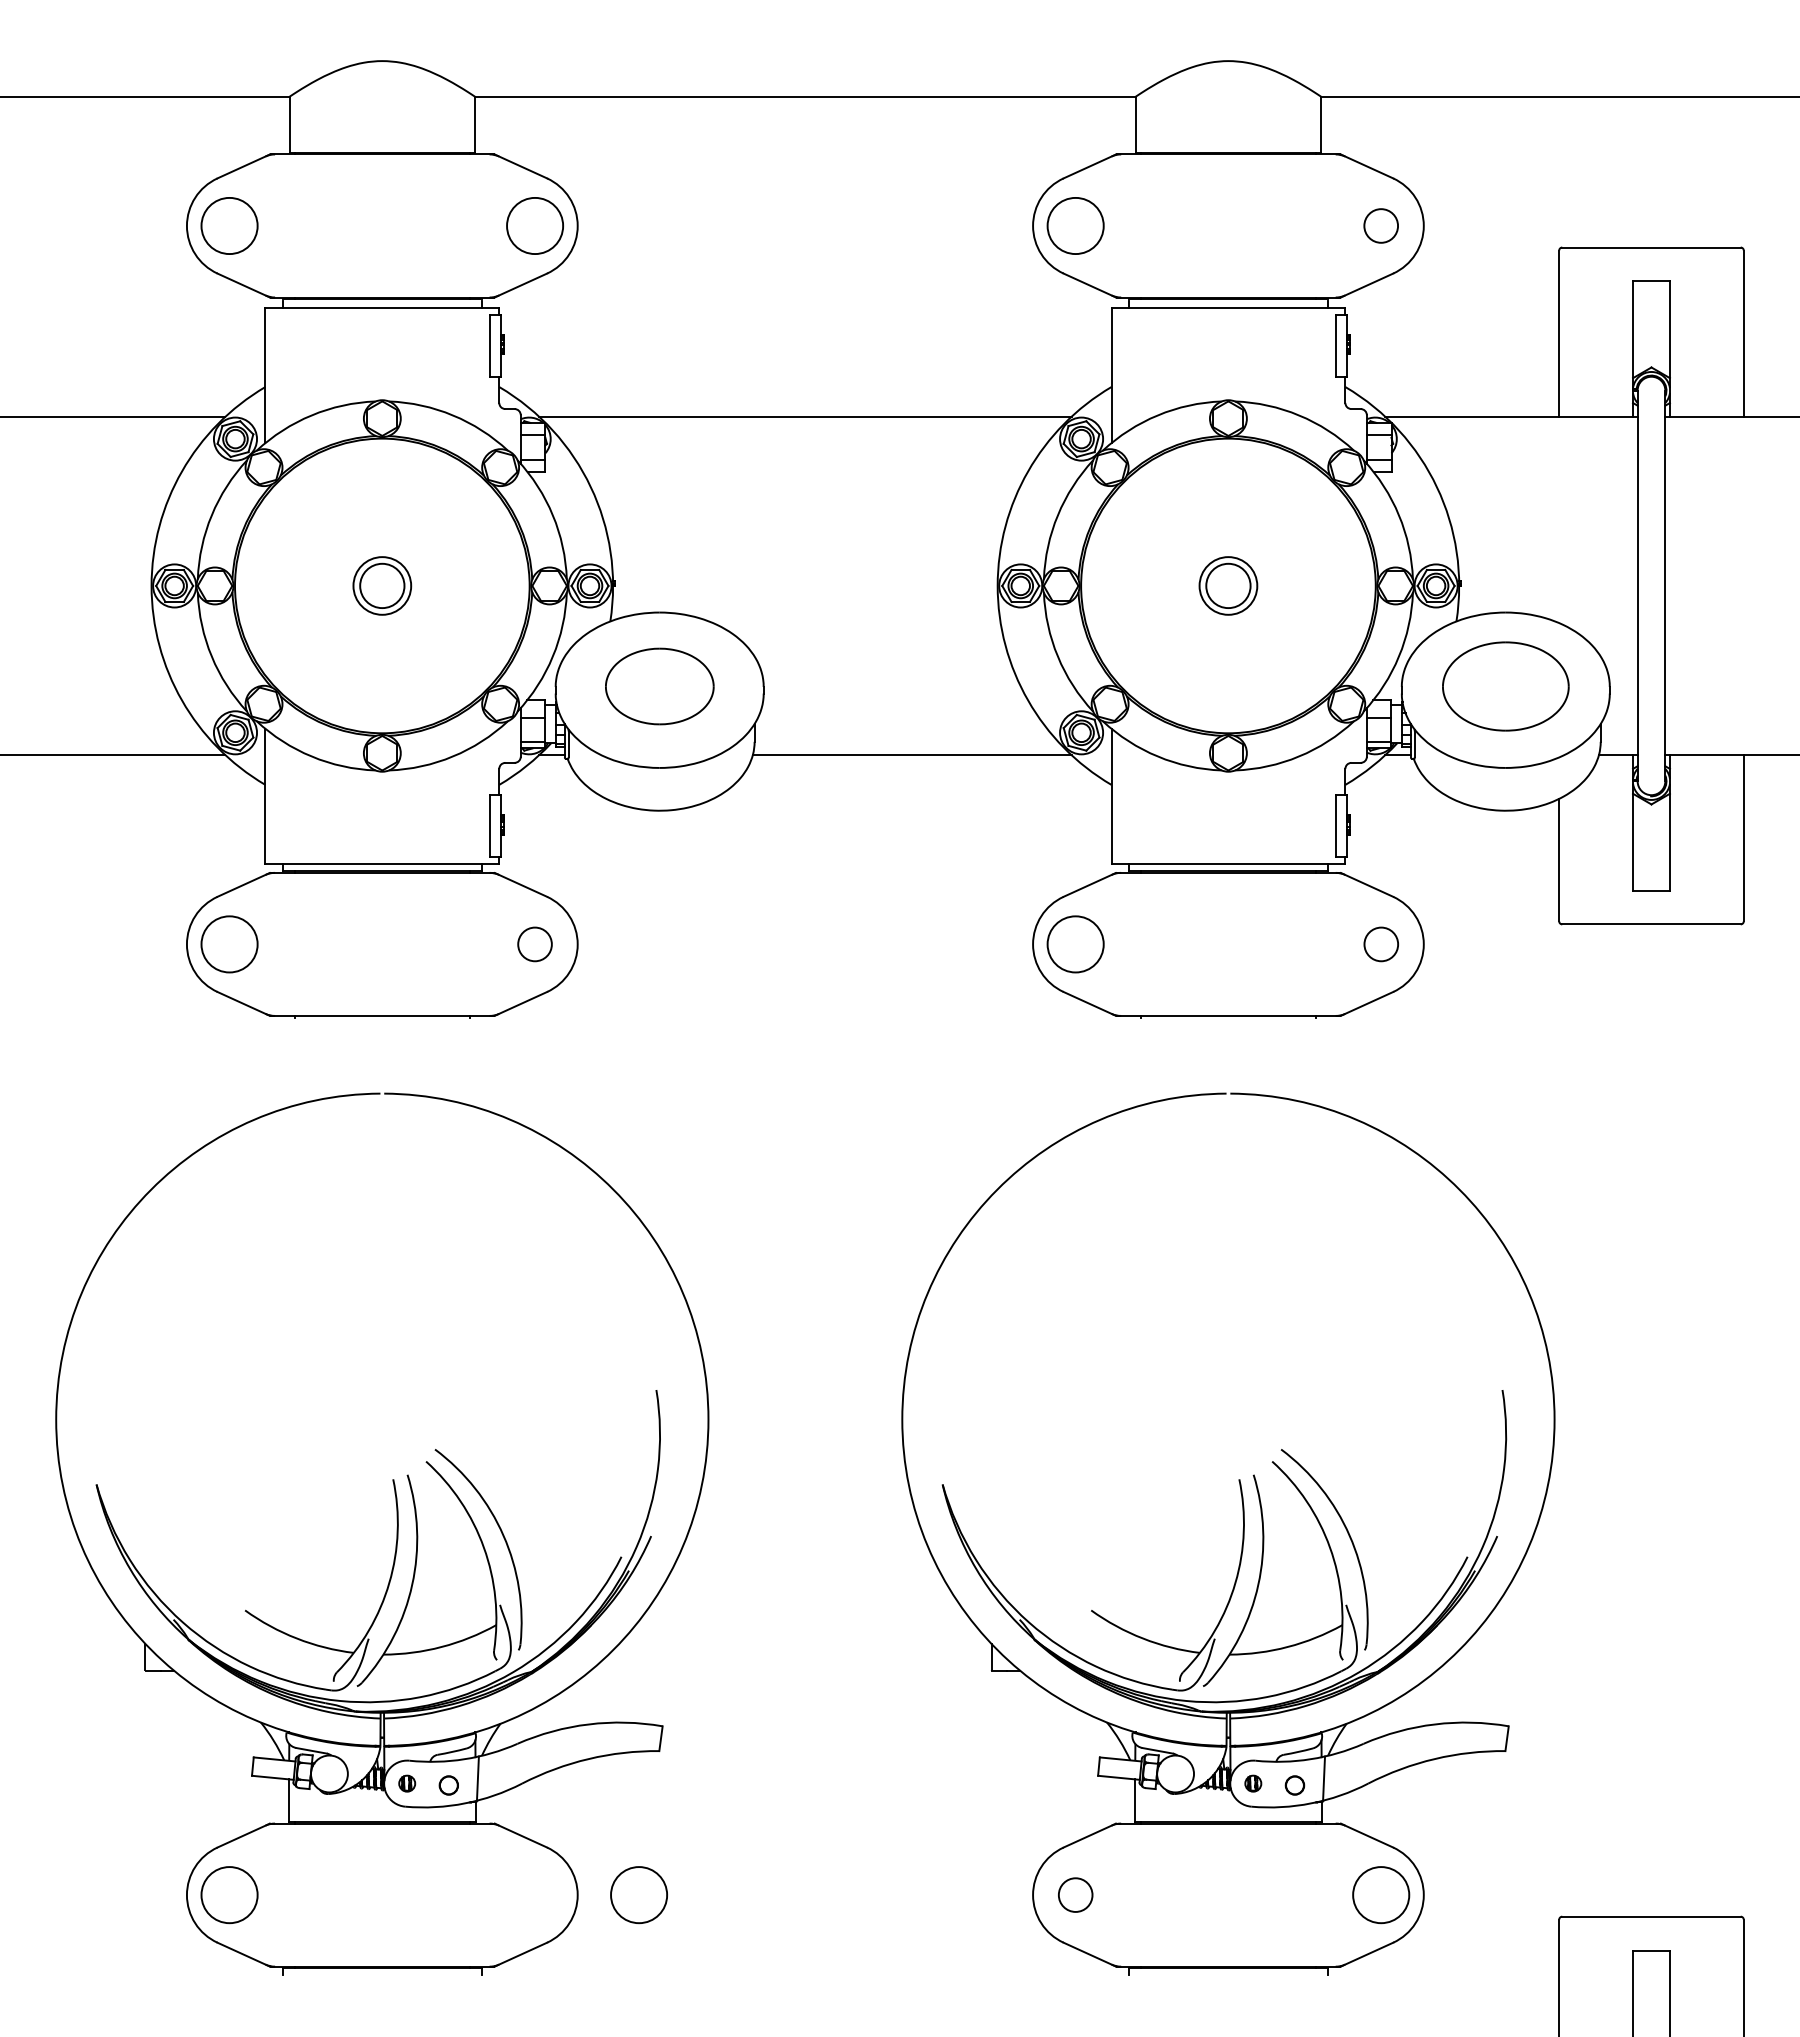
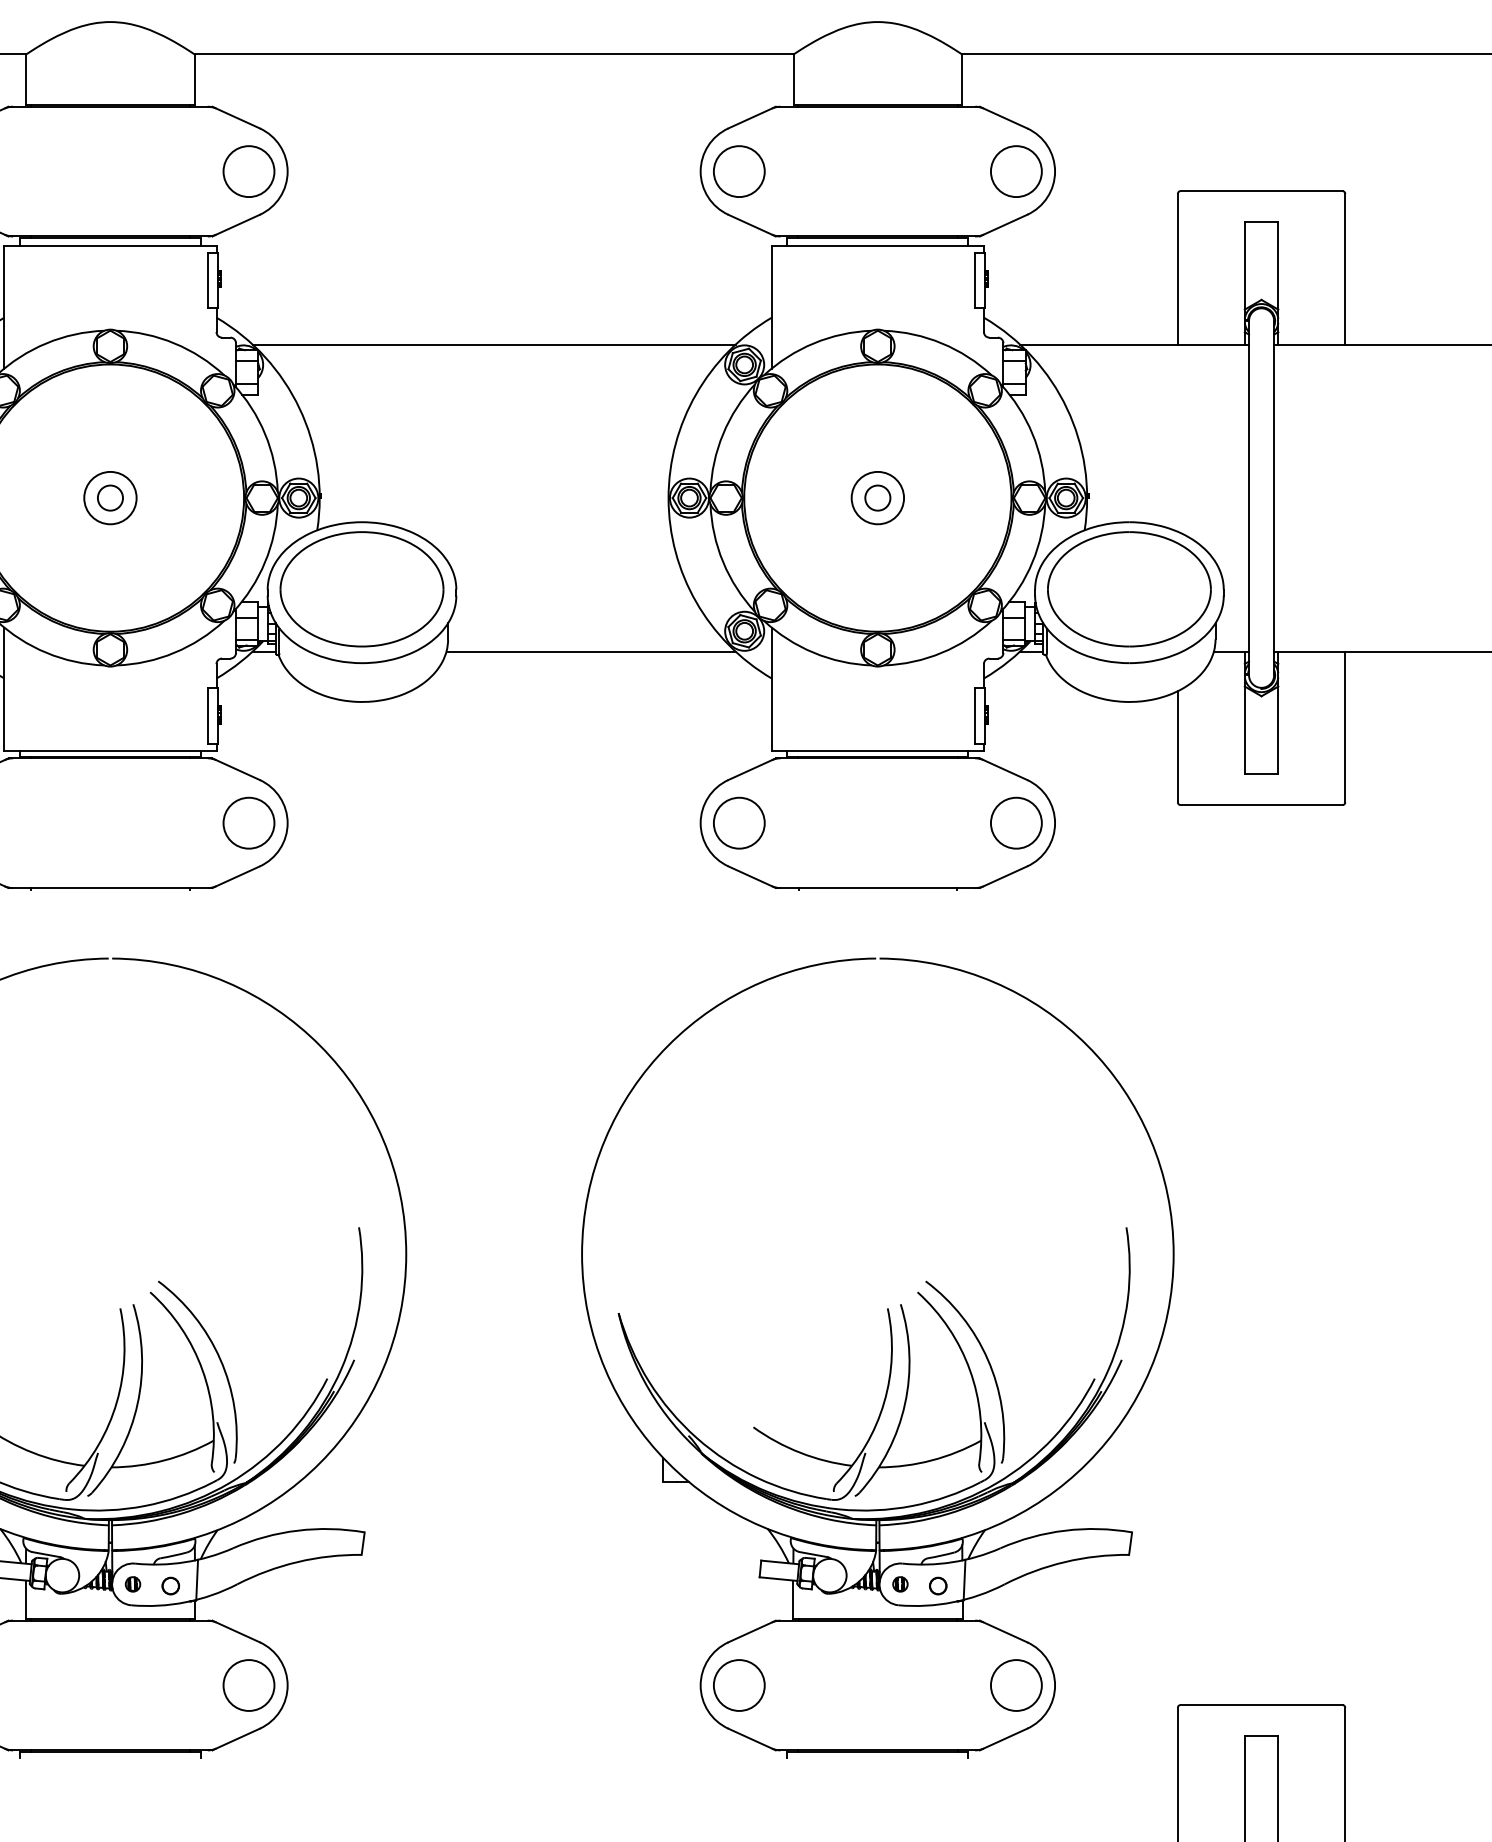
circle: (1381, 225) -> (1016, 171), size x1.67
circle: (382, 585) -> (110, 497), size x0.62
circle: (1228, 585) -> (877, 497), size x0.62
part: (659, 686) -> (361, 589), size x1.67
part: (1505, 686) -> (1129, 589), size x1.43
circle: (534, 944) -> (248, 823), size x1.67
circle: (1381, 944) -> (1016, 823), size x1.67
circle: (638, 1895) -> (248, 1685), moved
circle: (1075, 1895) -> (739, 1685), size x1.67

